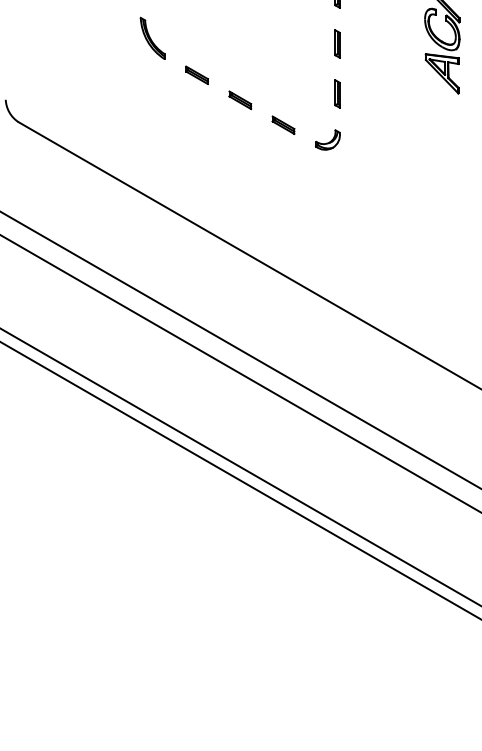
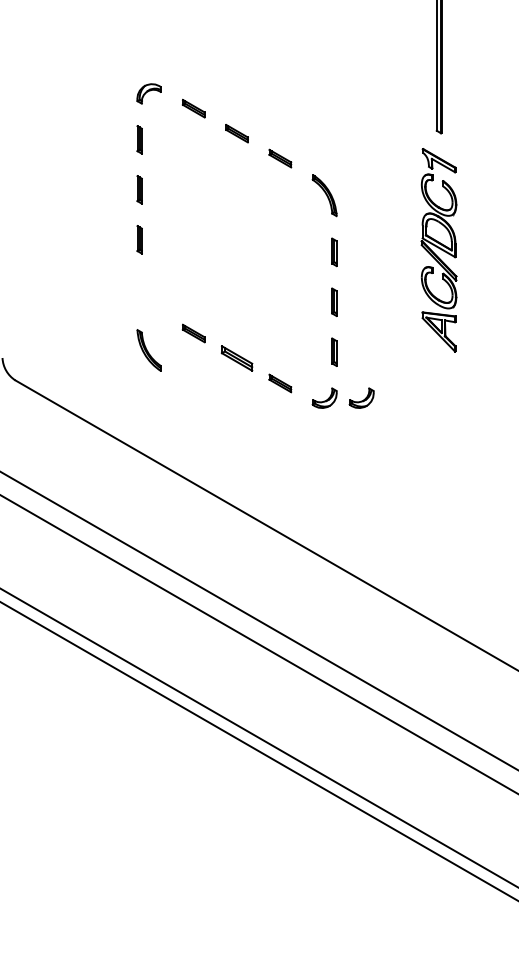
part: (151, 38) -> (148, 350), moved
part: (239, 100) -> (236, 358), size x1.4
part: (364, 139) -> (361, 397), added

